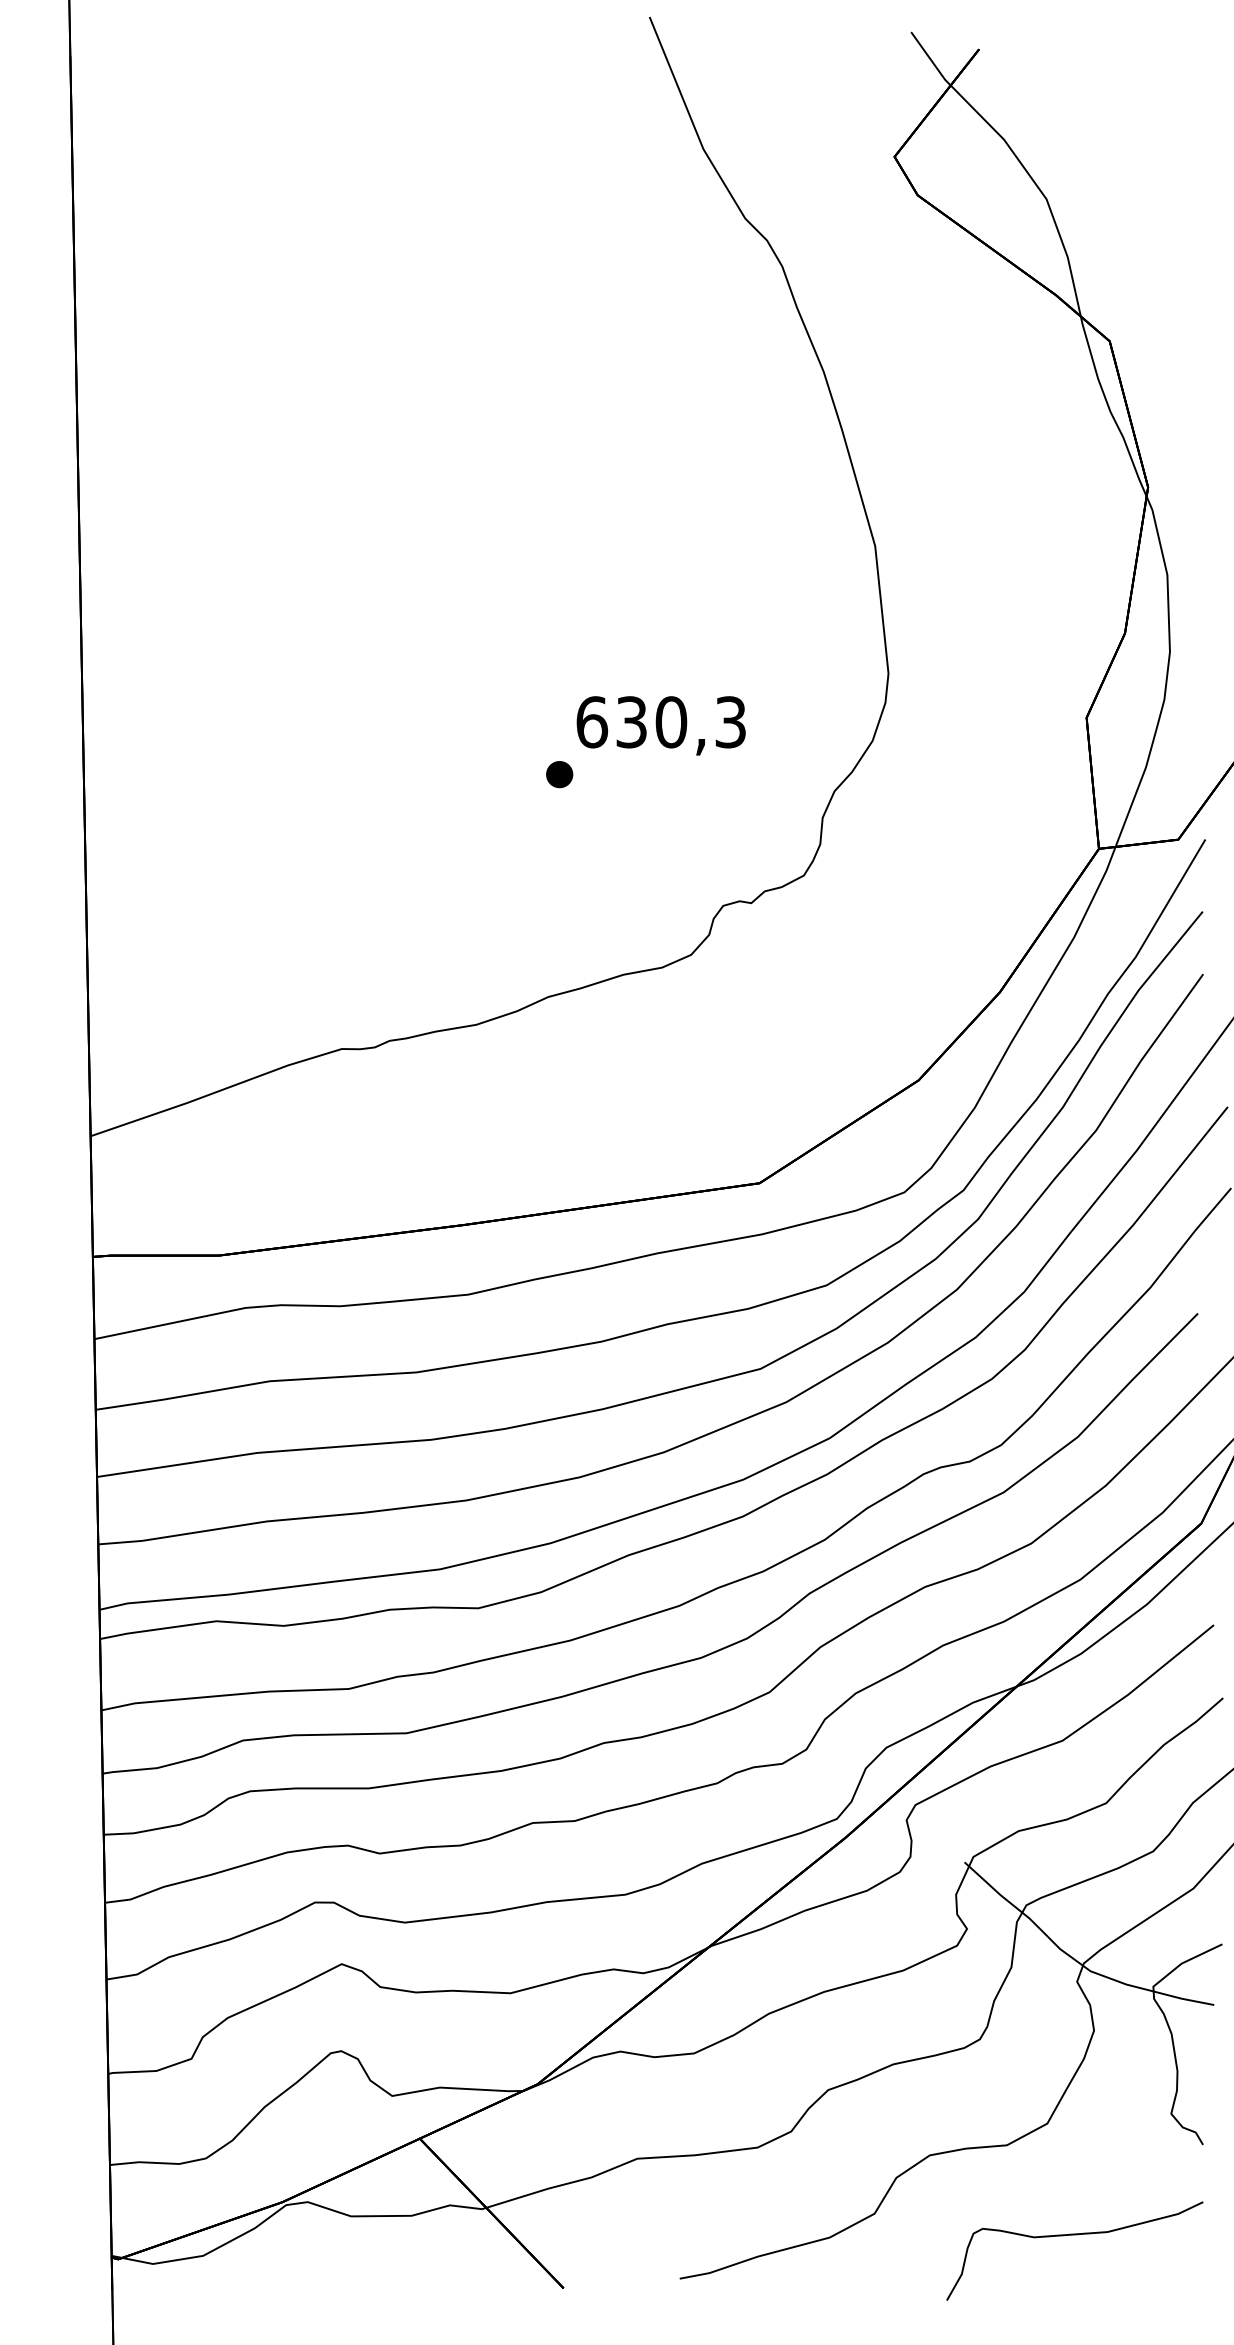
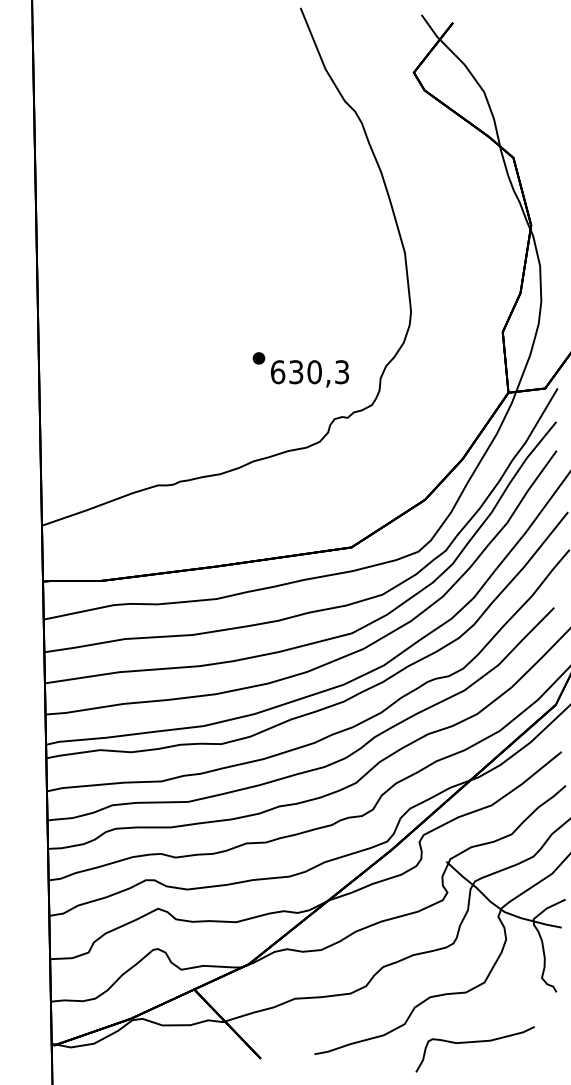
text: (660, 725) -> (309, 373), moved
curve: (1073, 2235) -> (474, 1042), moved

